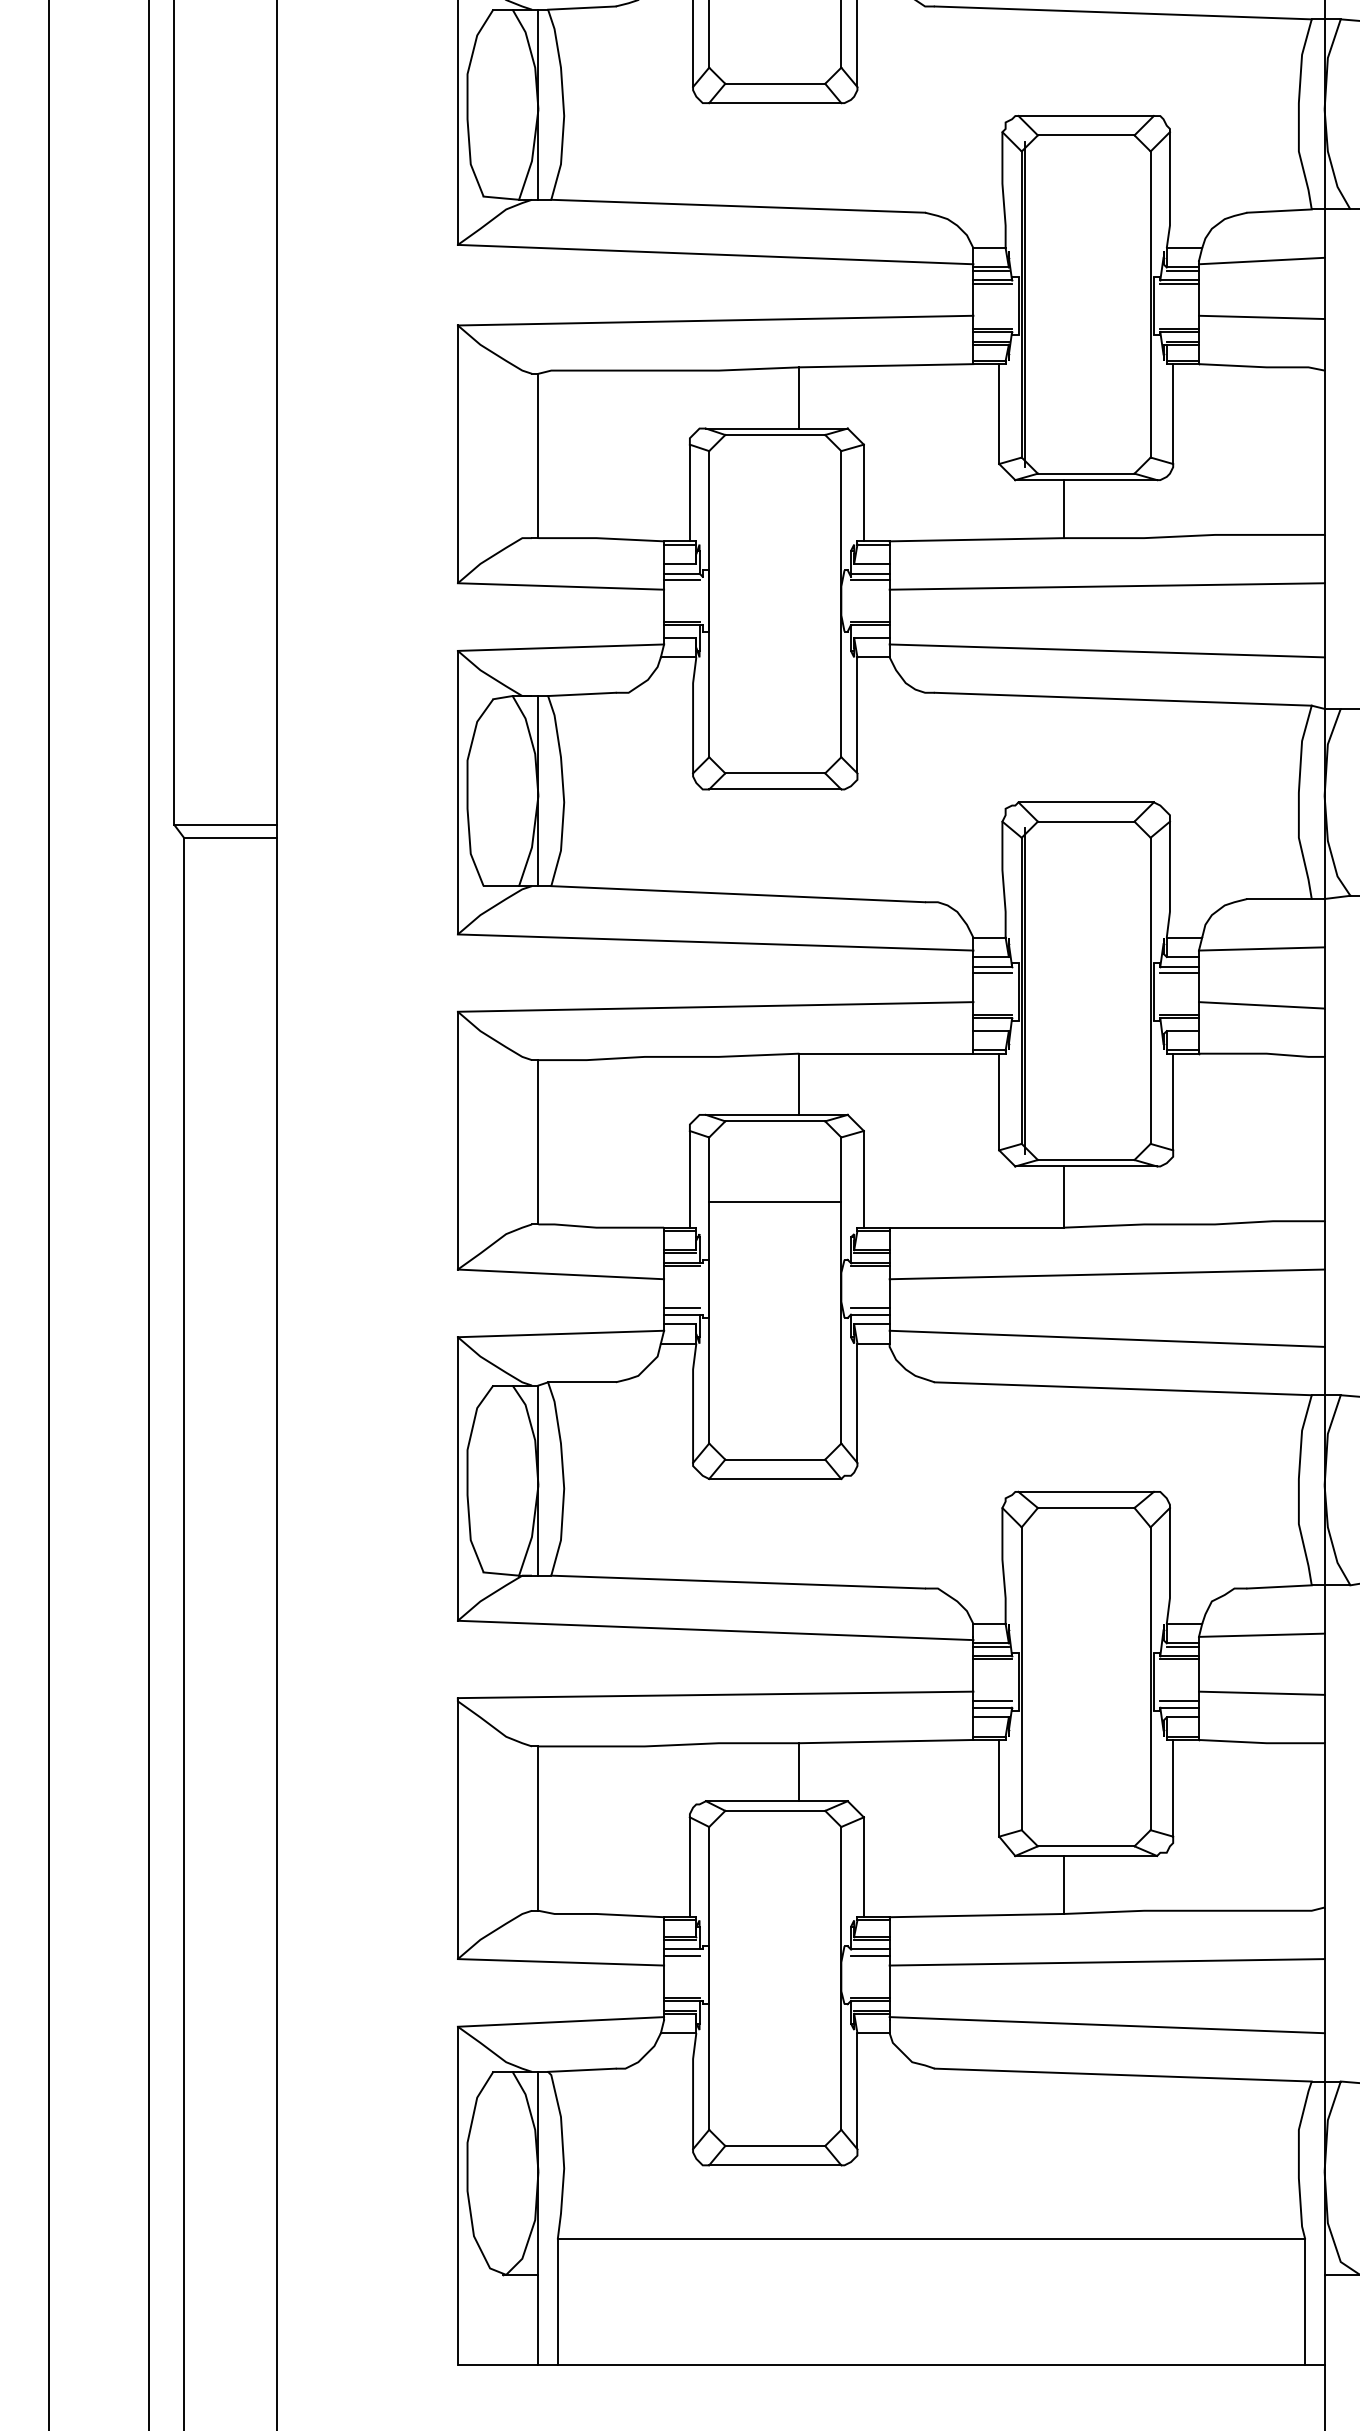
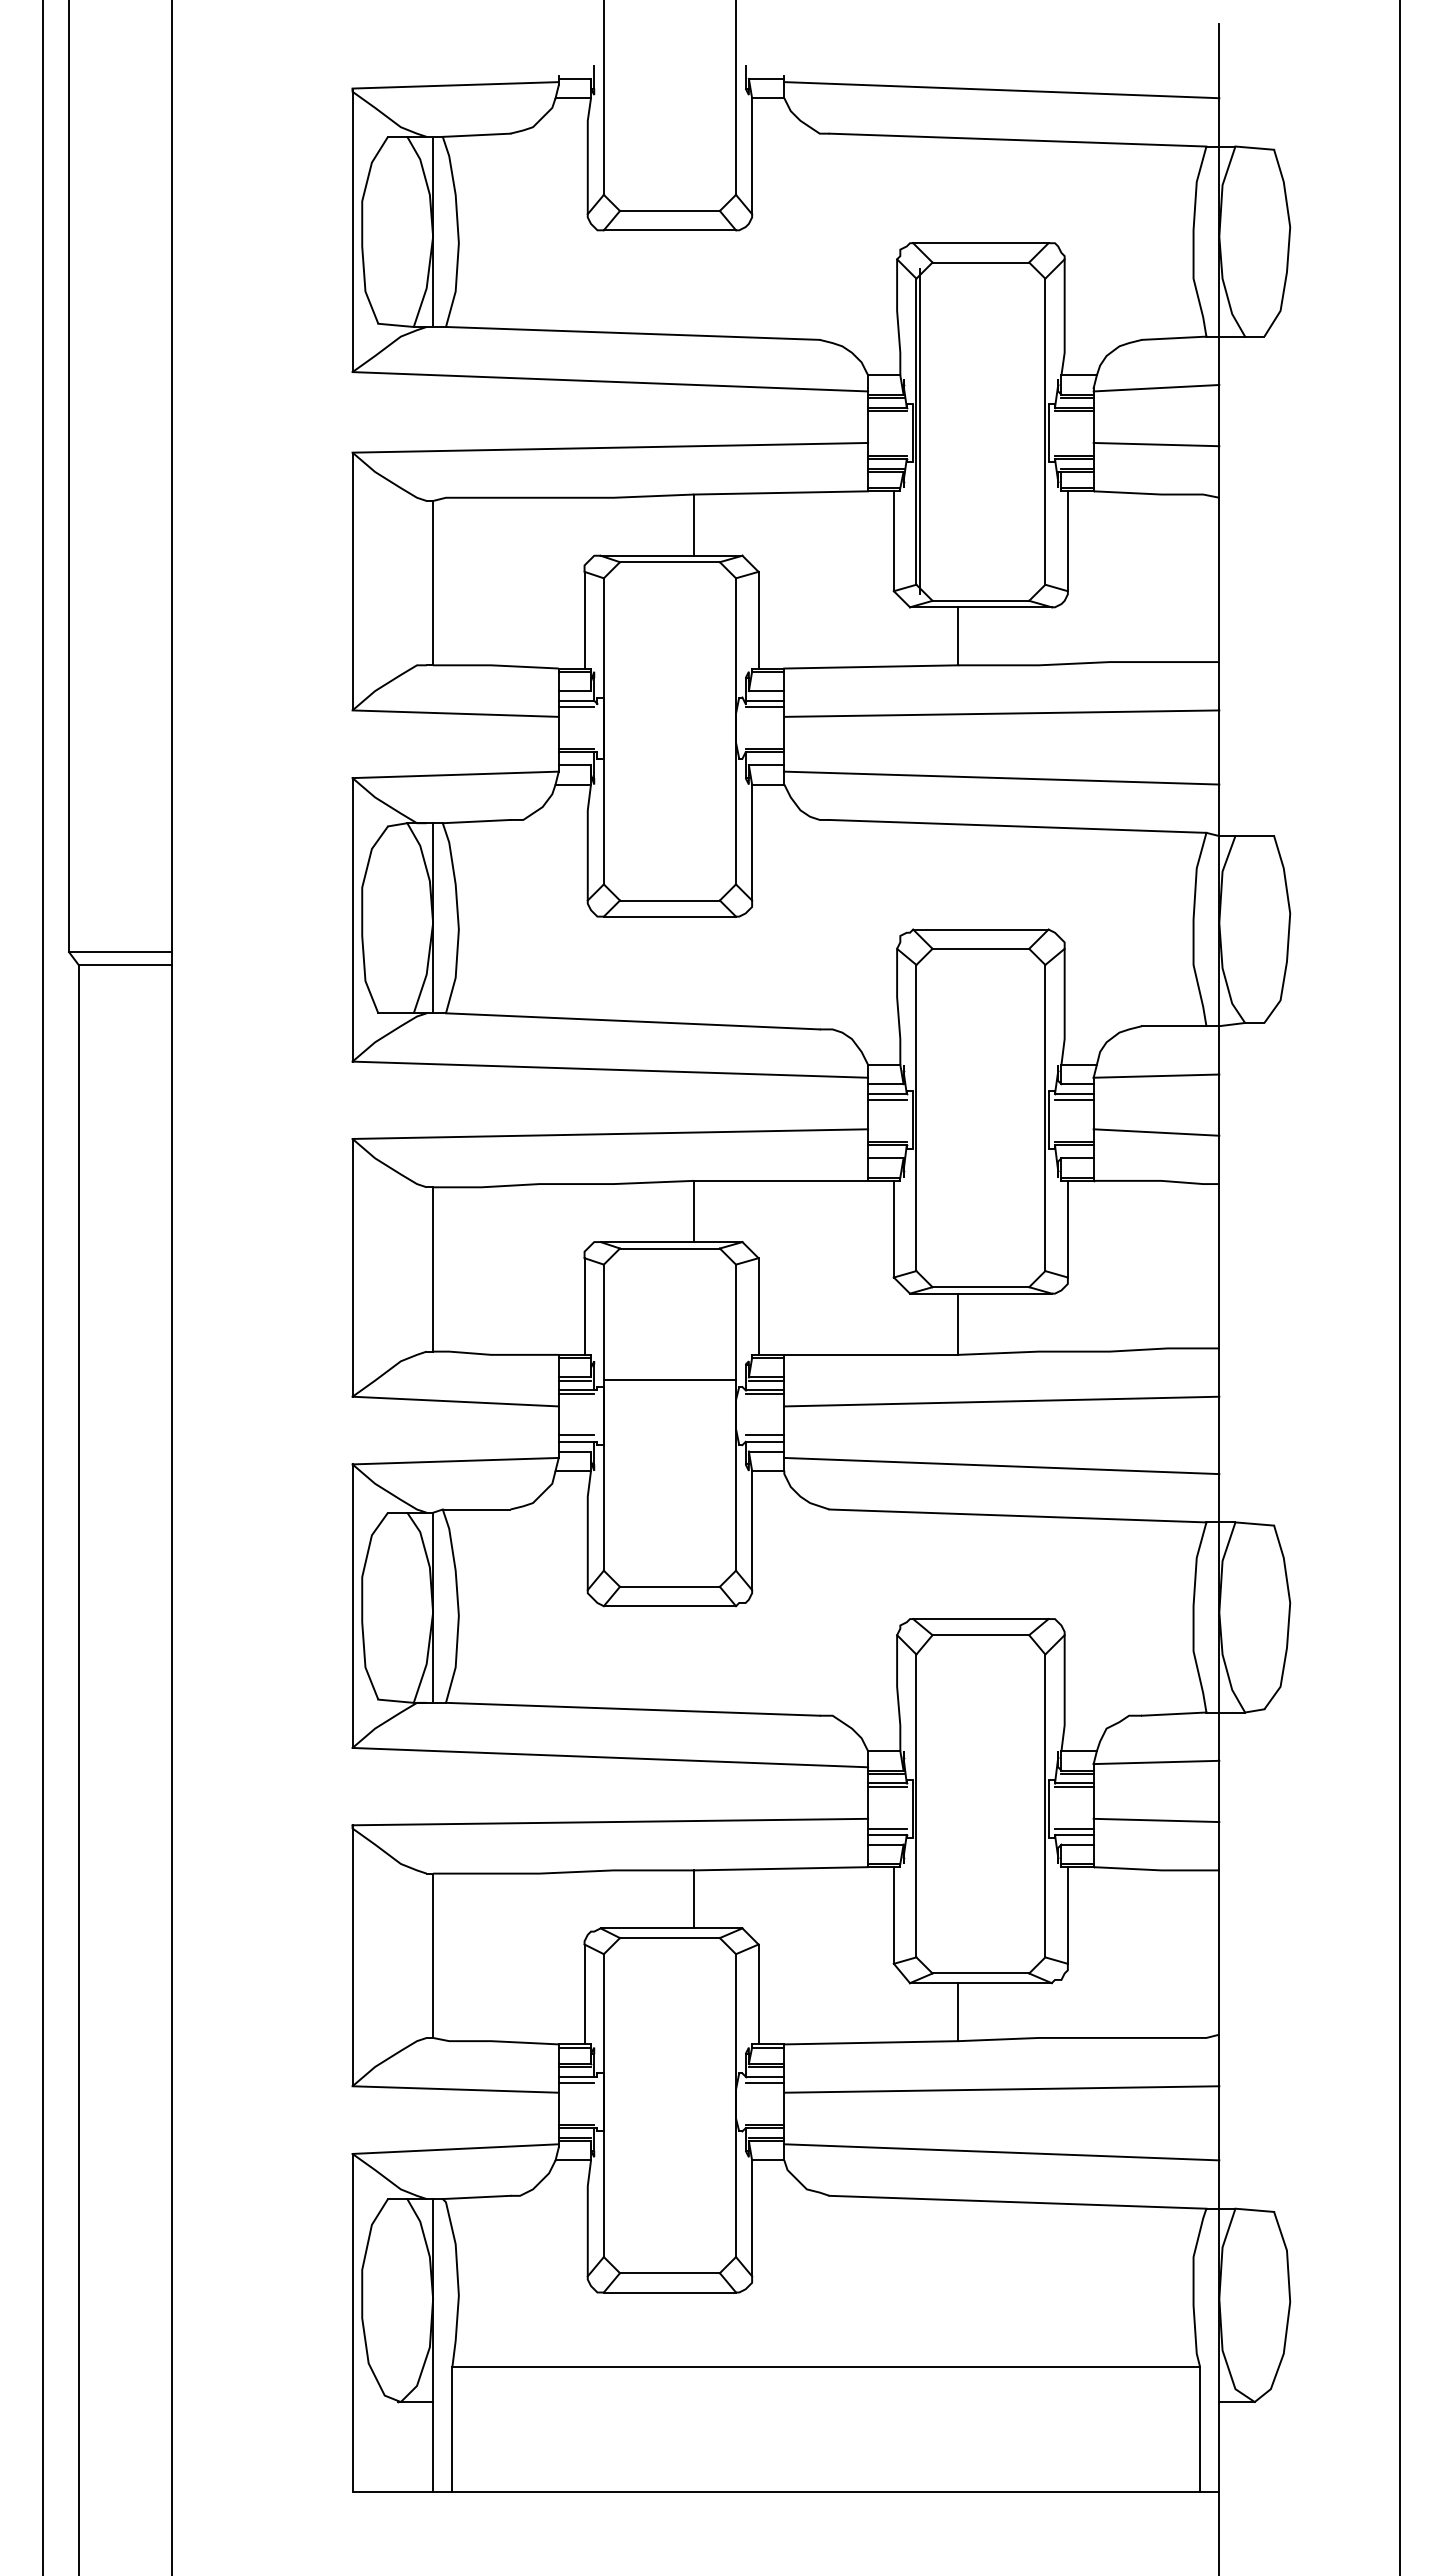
line: (1024, 990) -> (919, 1117), removed
line: (774, 1202) -> (669, 1380), moved

